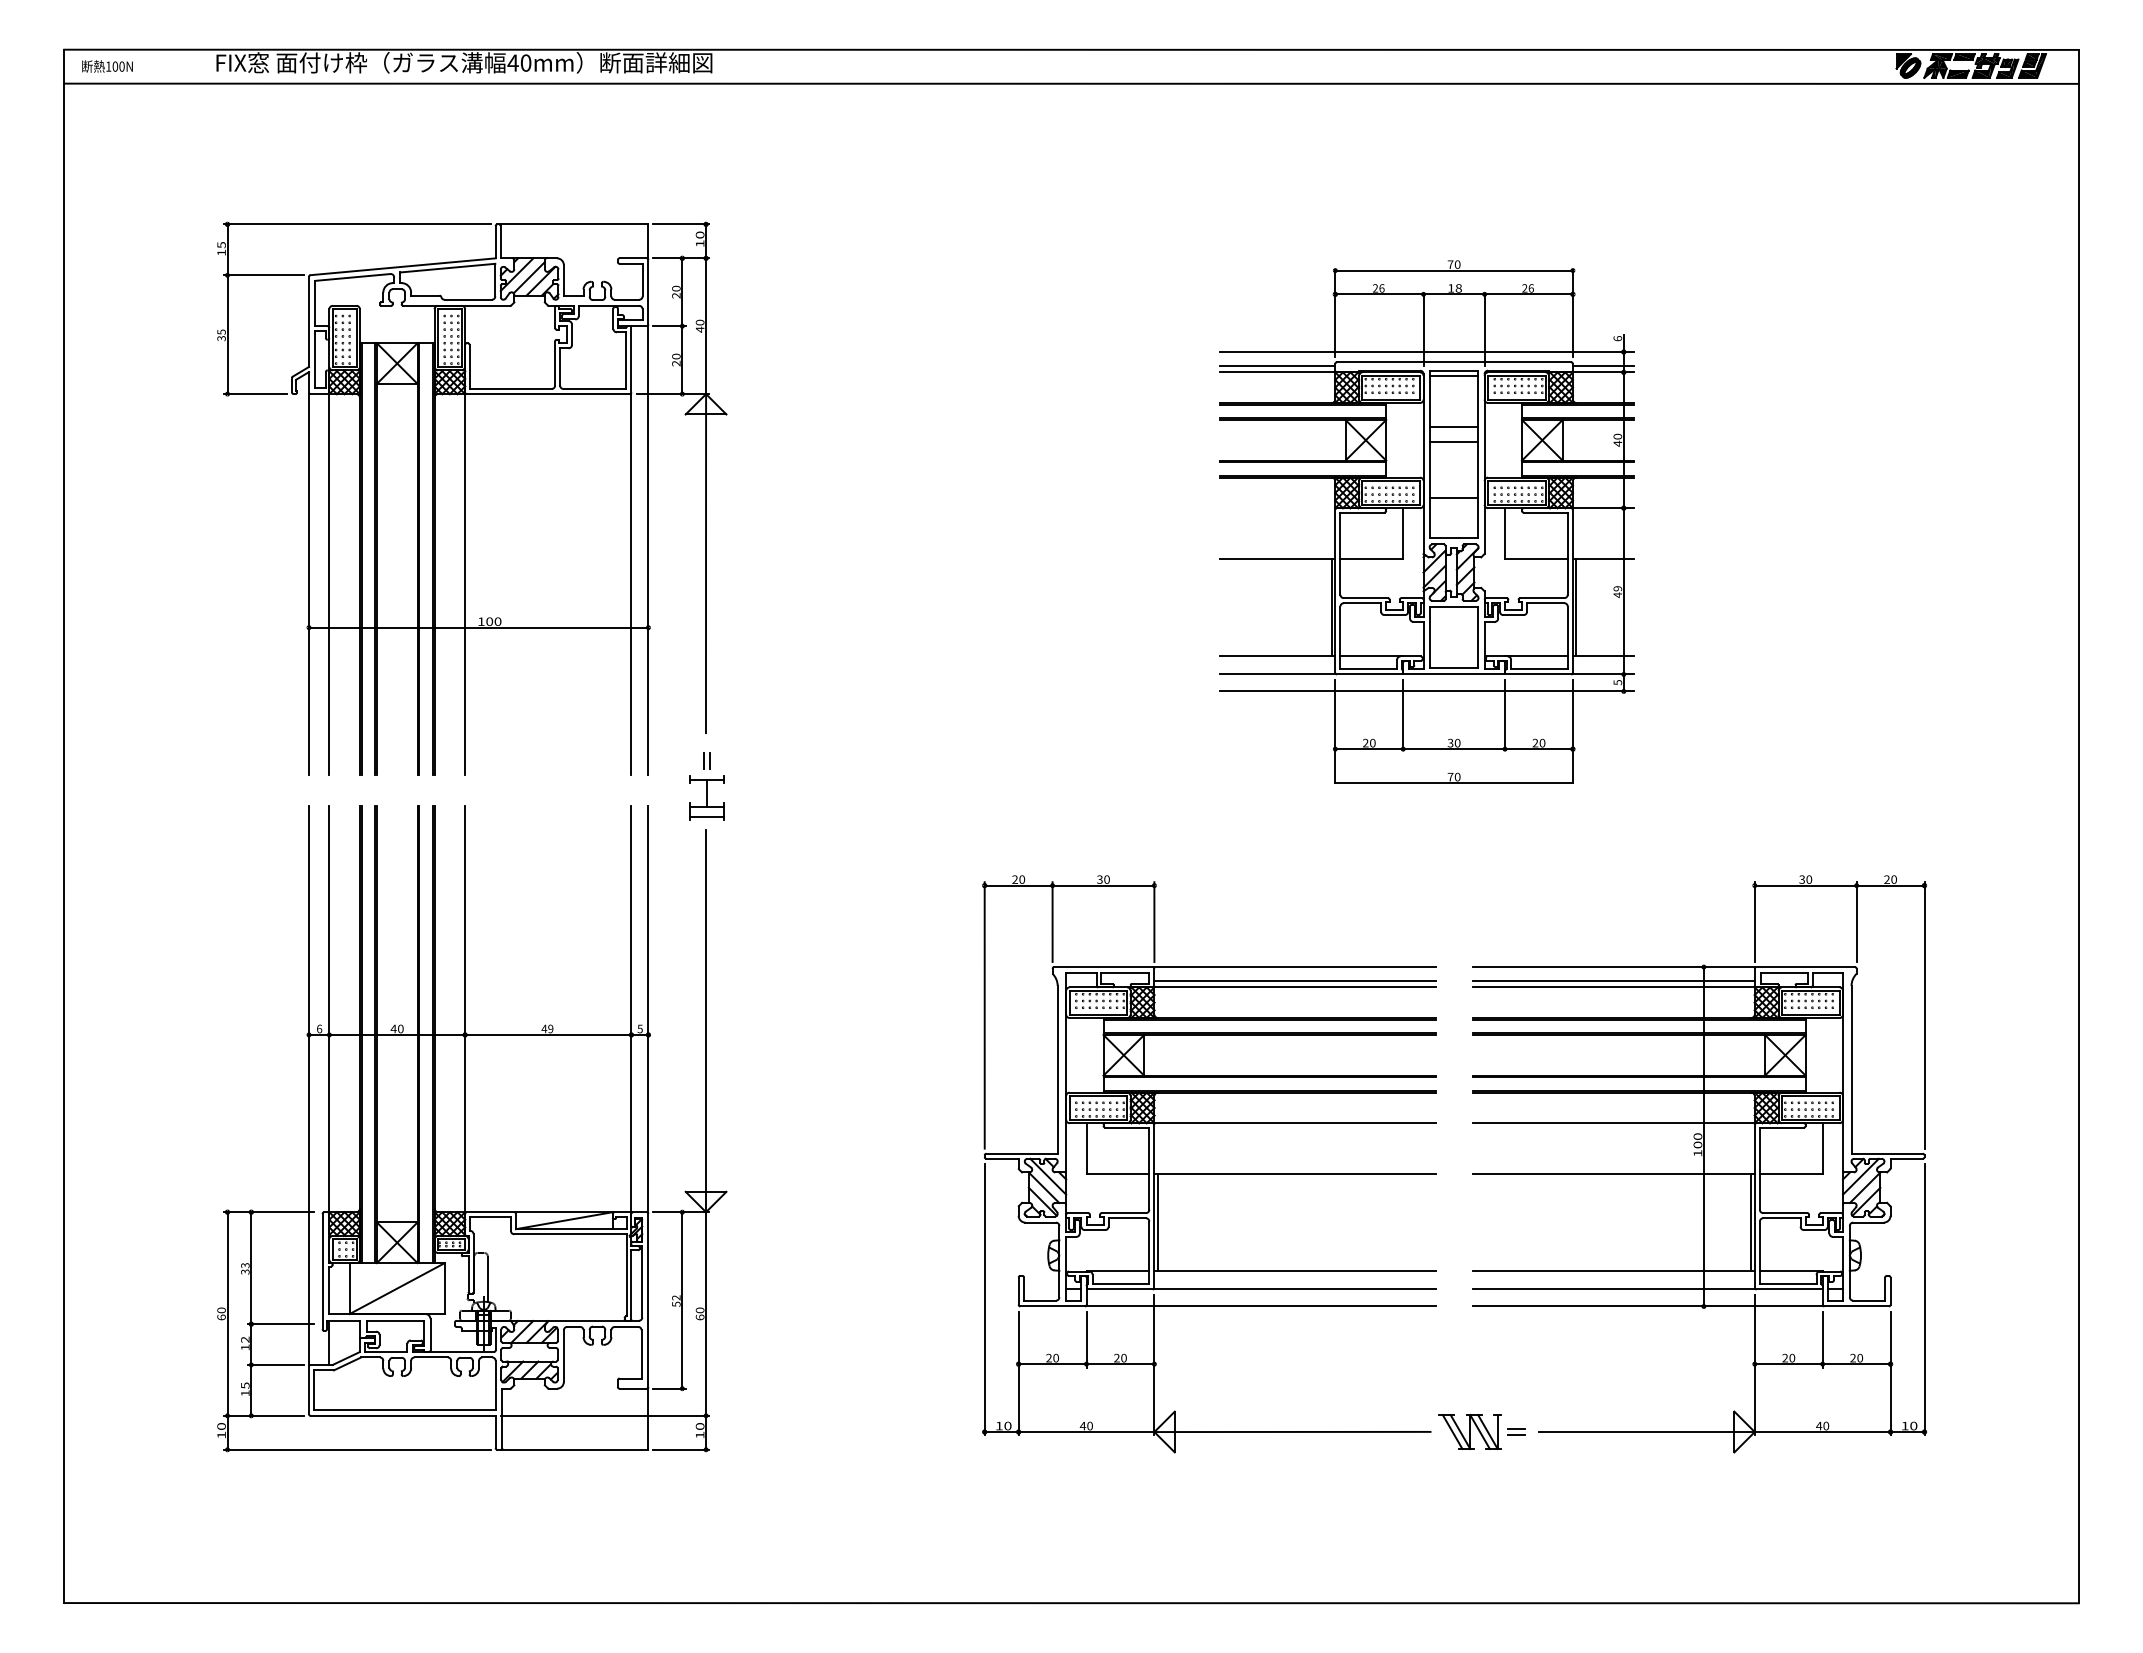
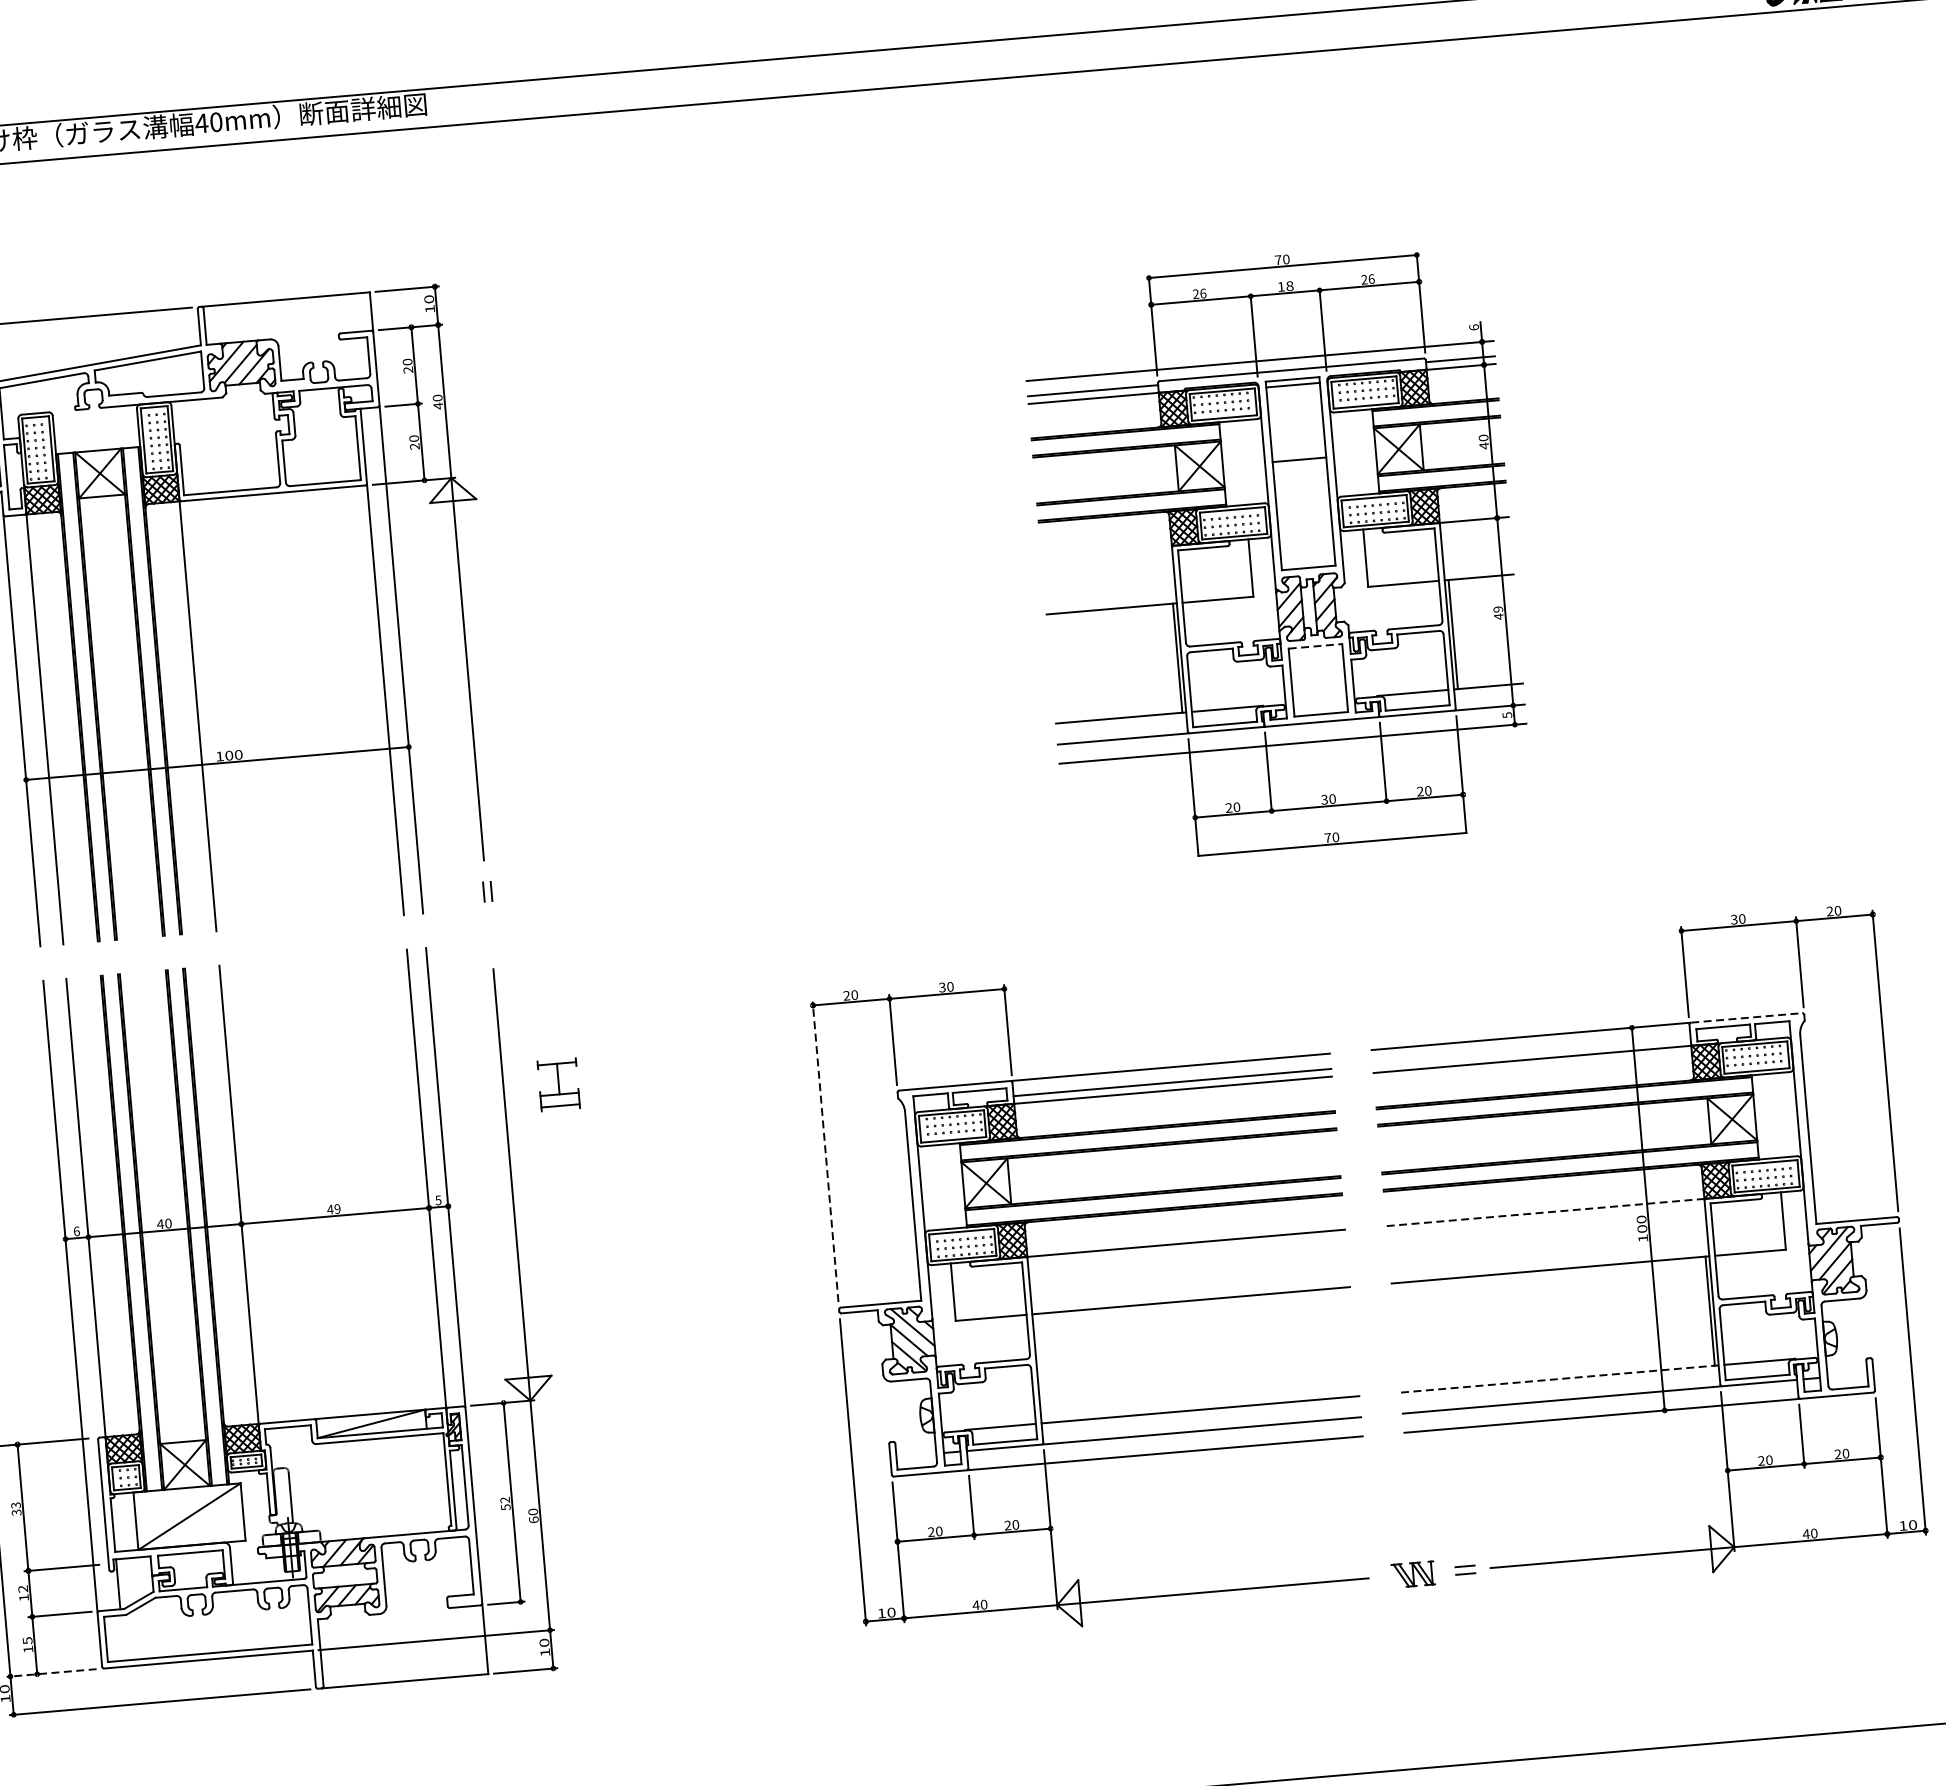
line: (1453, 426) -> (1297, 442), removed
line: (1453, 498) -> (1304, 523), removed
line: (1454, 607) -> (1315, 646), solid -> dashed
part: (706, 797) -> (558, 1083), moved
line: (1806, 967) -> (1747, 1018), solid -> dashed
line: (1613, 980) -> (1531, 1051), removed
line: (984, 1014) -> (825, 1150), solid -> dashed
line: (1613, 1123) -> (1545, 1212), solid -> dashed
line: (1157, 1222) -> (1040, 1368), removed
line: (1613, 1270) -> (1559, 1378), solid -> dashed
line: (264, 1415) -> (52, 1672), solid -> dashed
part: (1469, 1431) -> (1412, 1574), size x0.6

